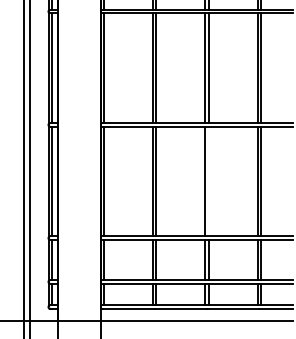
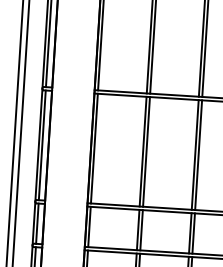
line: (208, 181) -> (198, 155), added

